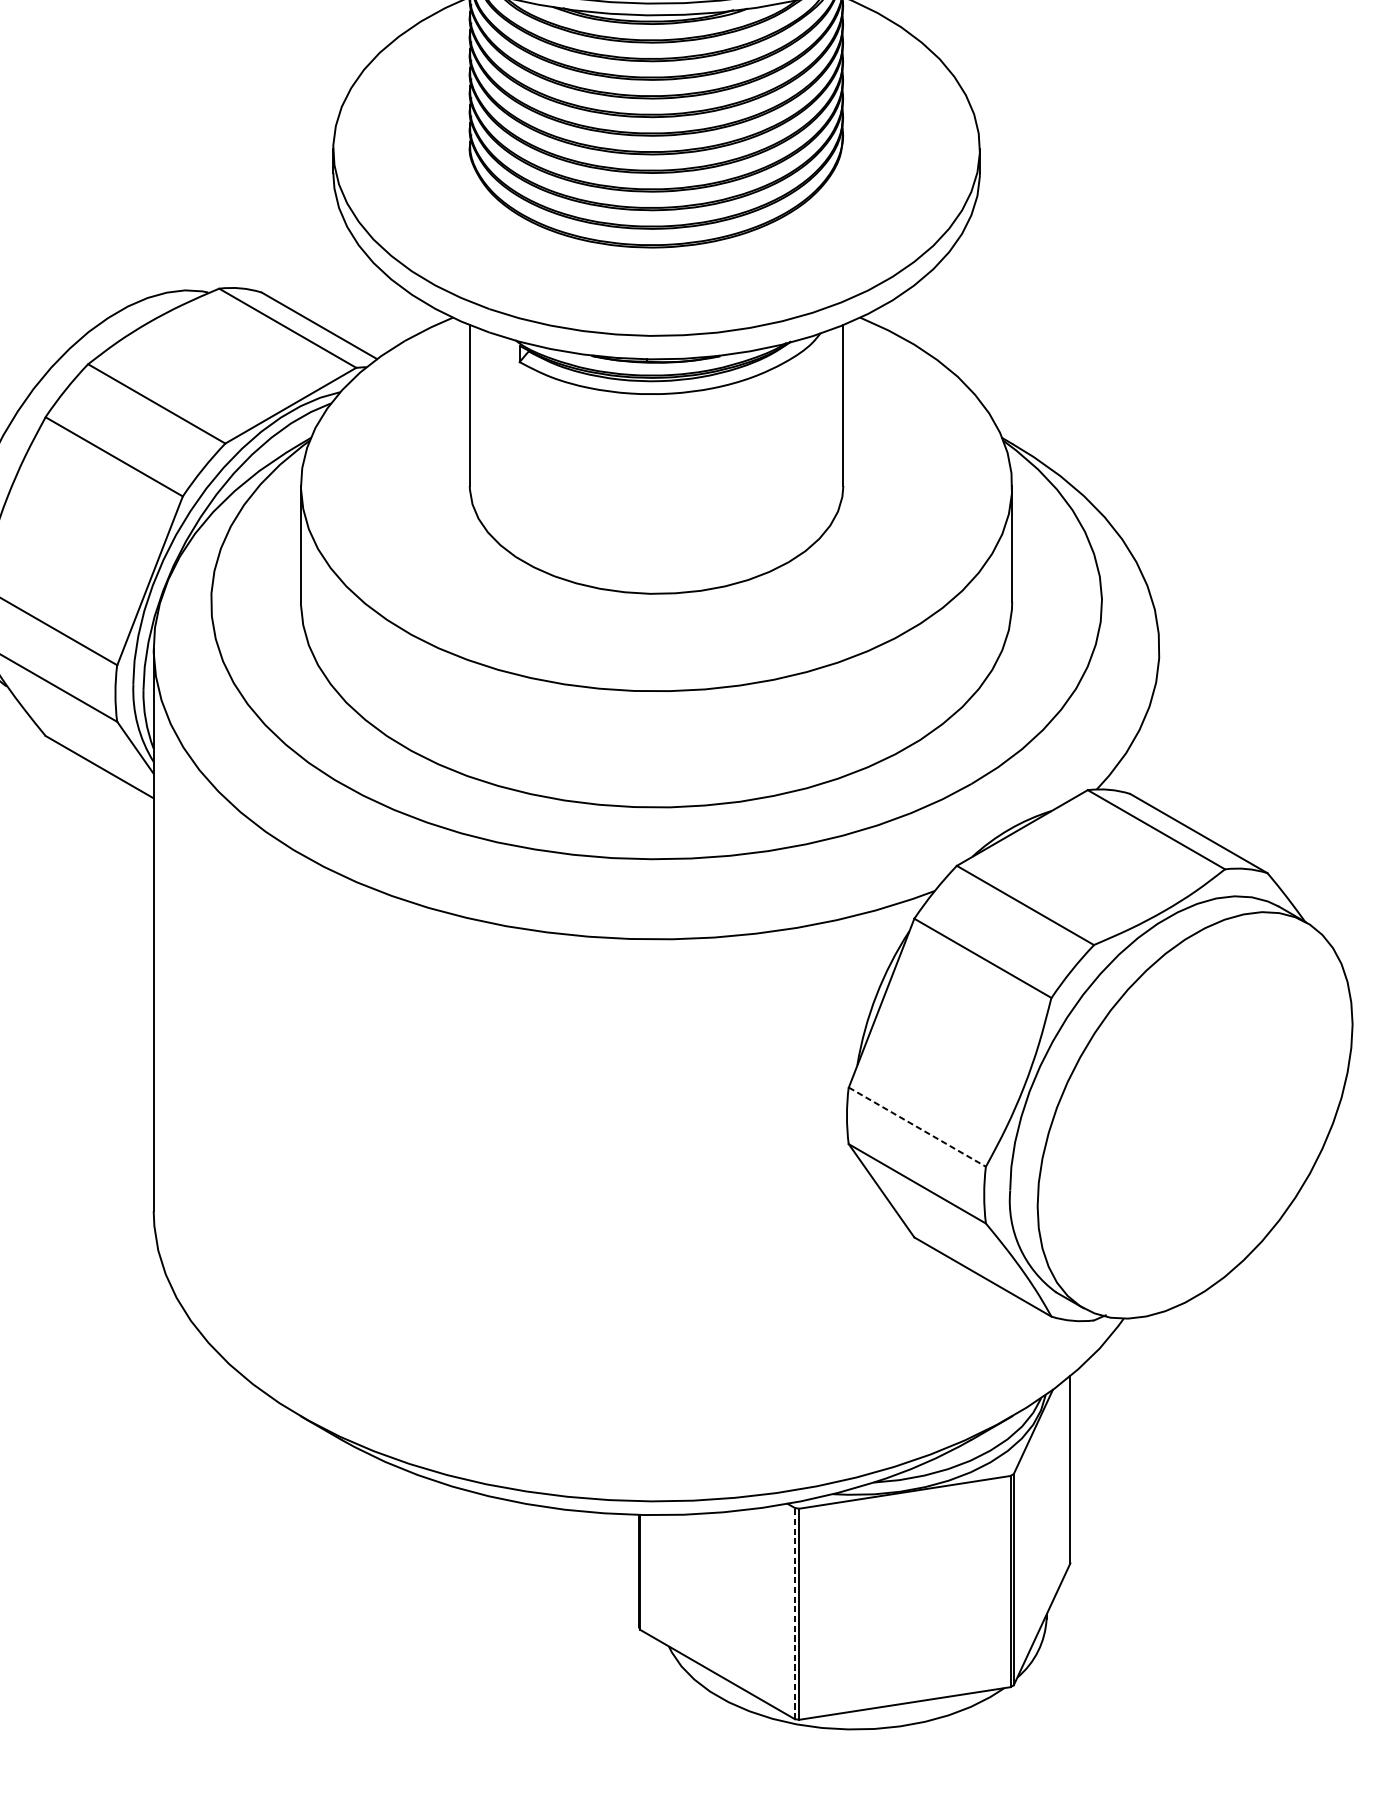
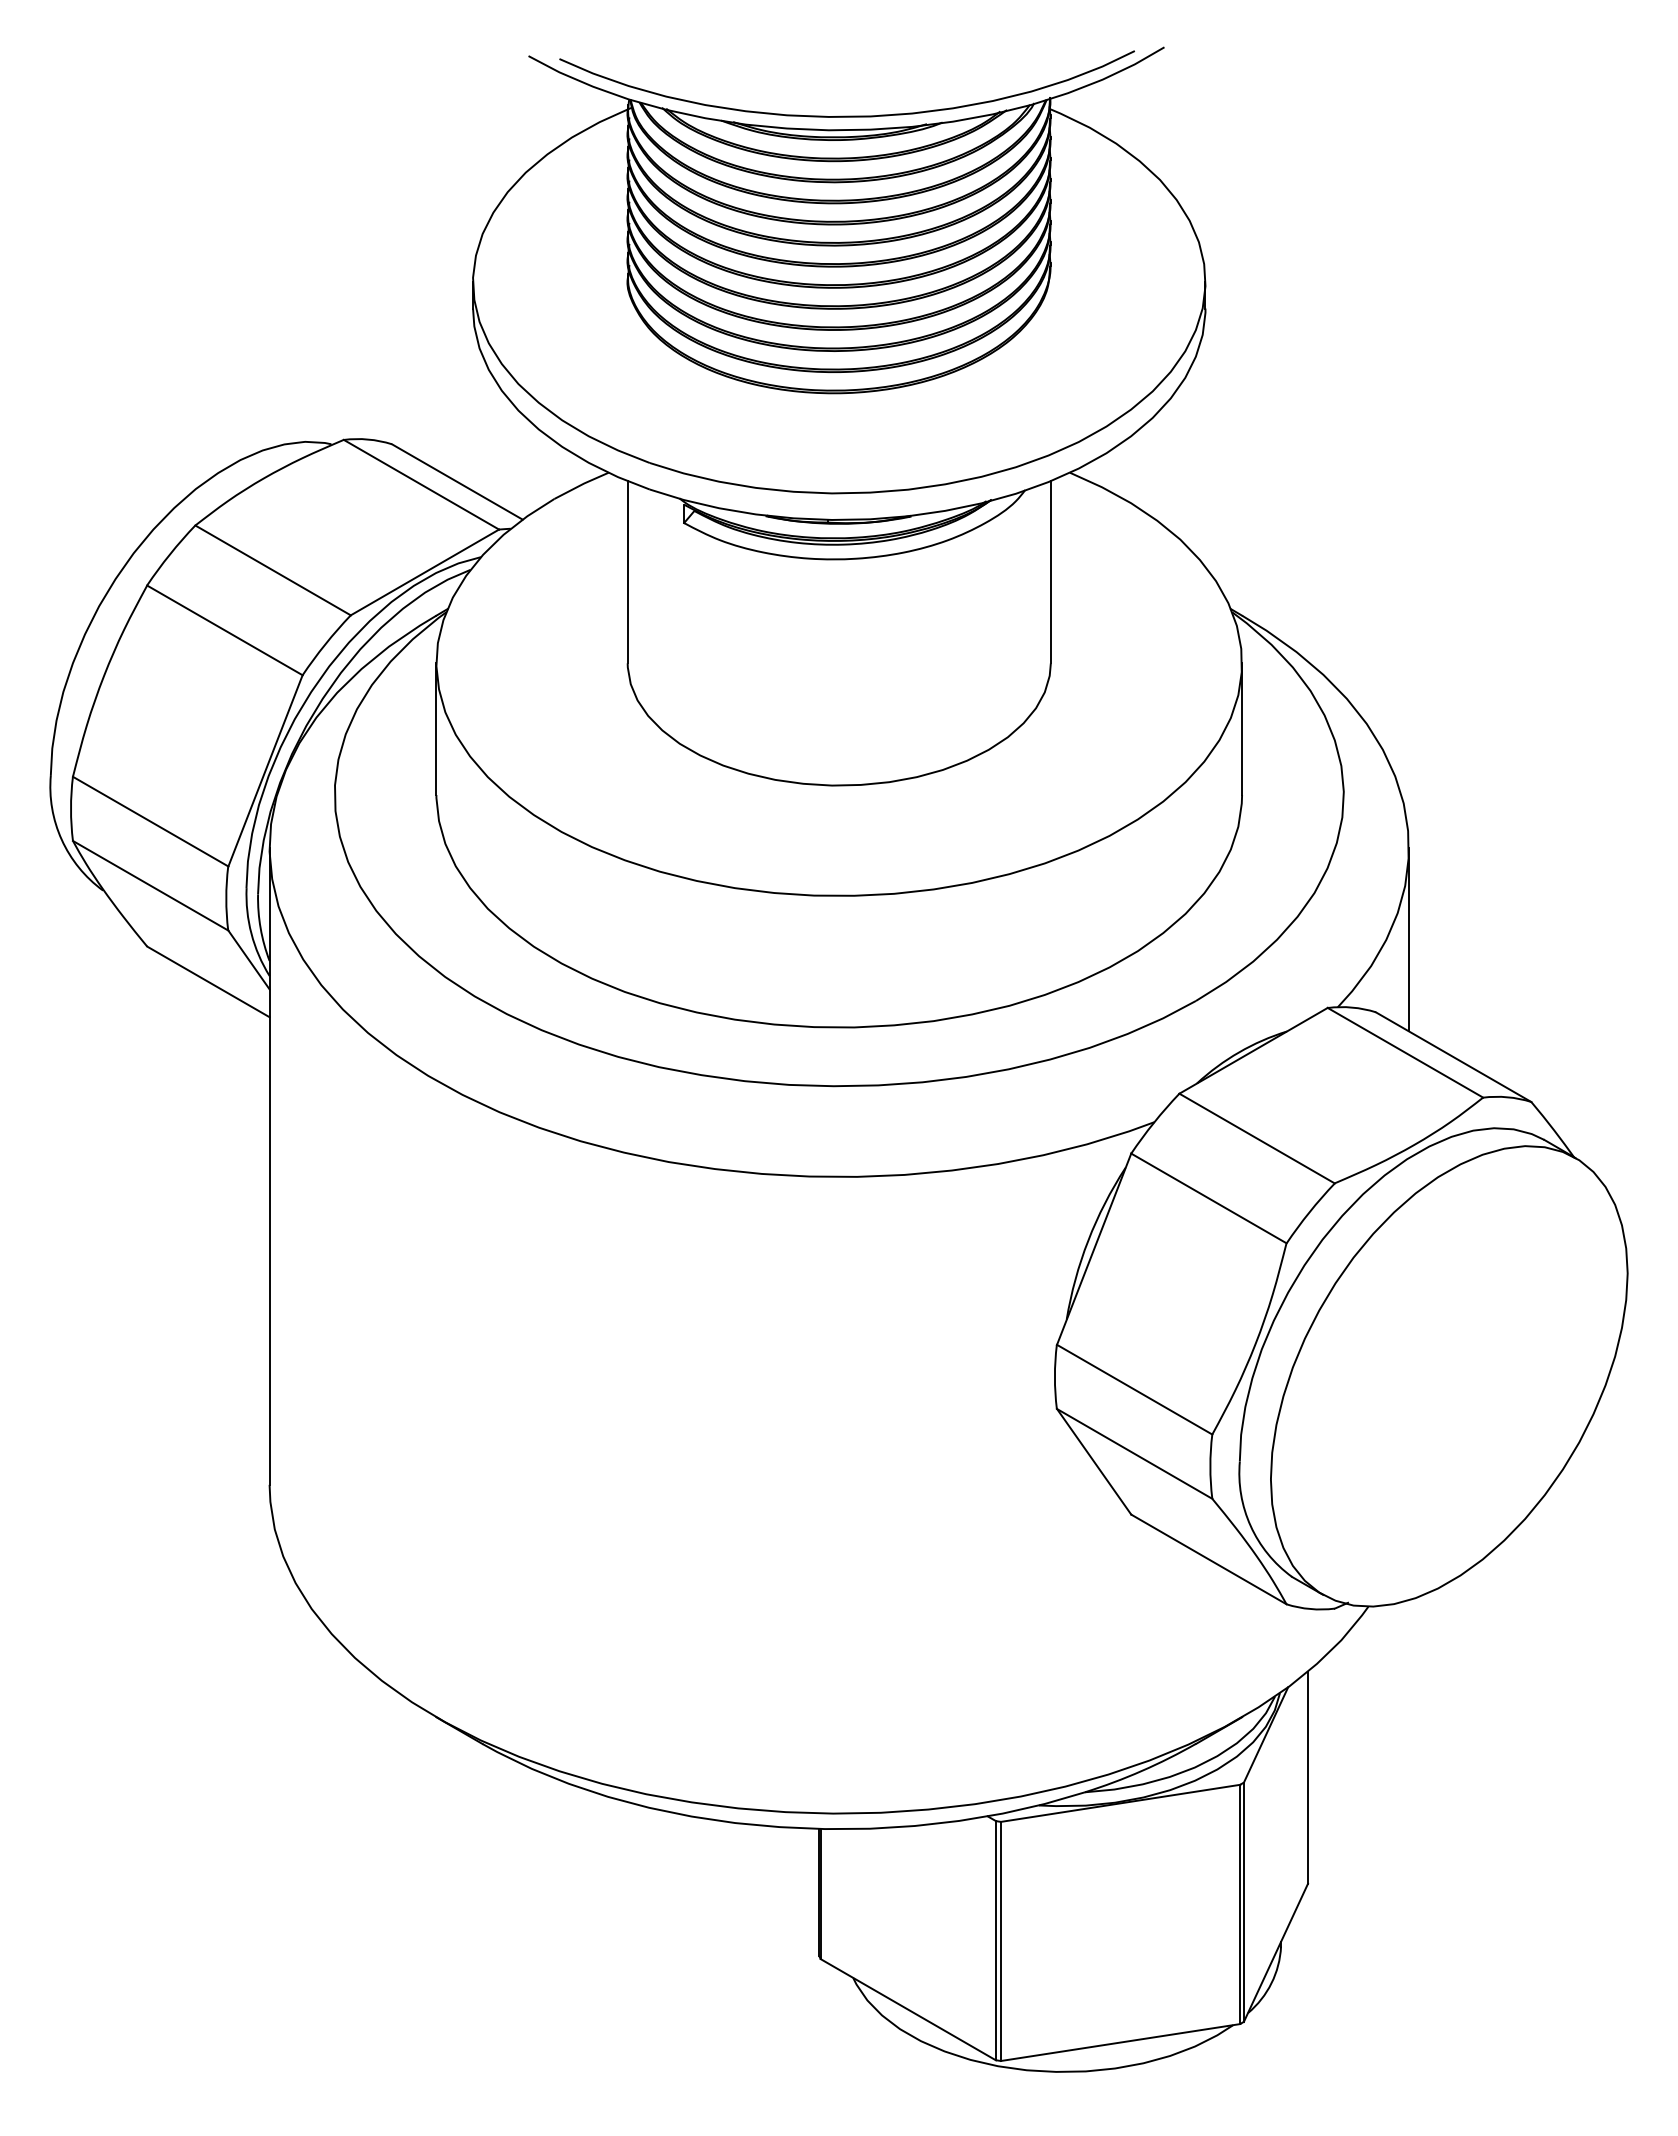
line: (1159, 729) -> (1408, 939), added
line: (917, 1126) -> (1134, 1389), dashed -> solid
line: (795, 1613) -> (996, 1940), dashed -> solid

